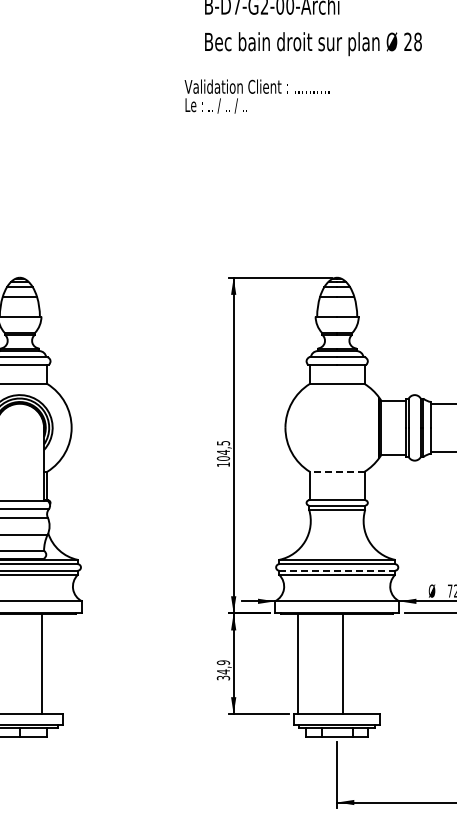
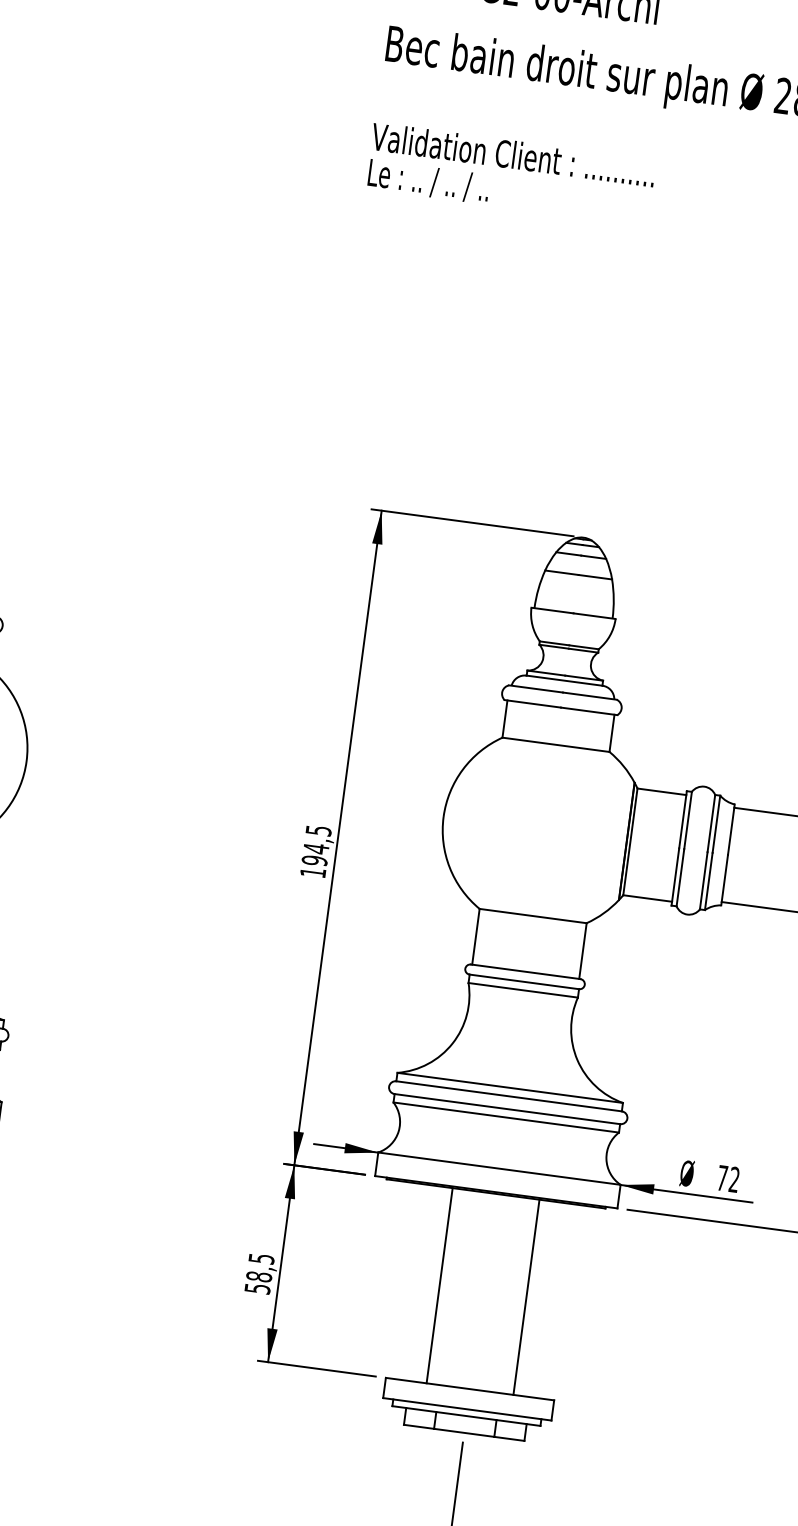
text: (256, 96) -> (509, 173), moved
text: (223, 458) -> (314, 860), 104,5 -> 194,5
line: (336, 471) -> (531, 915), dashed -> solid
line: (337, 570) -> (508, 1108), dashed -> solid
line: (297, 664) -> (438, 1286), moved
line: (343, 664) -> (526, 1297), moved
text: (223, 669) -> (259, 1272), 34,9 -> 58,5

